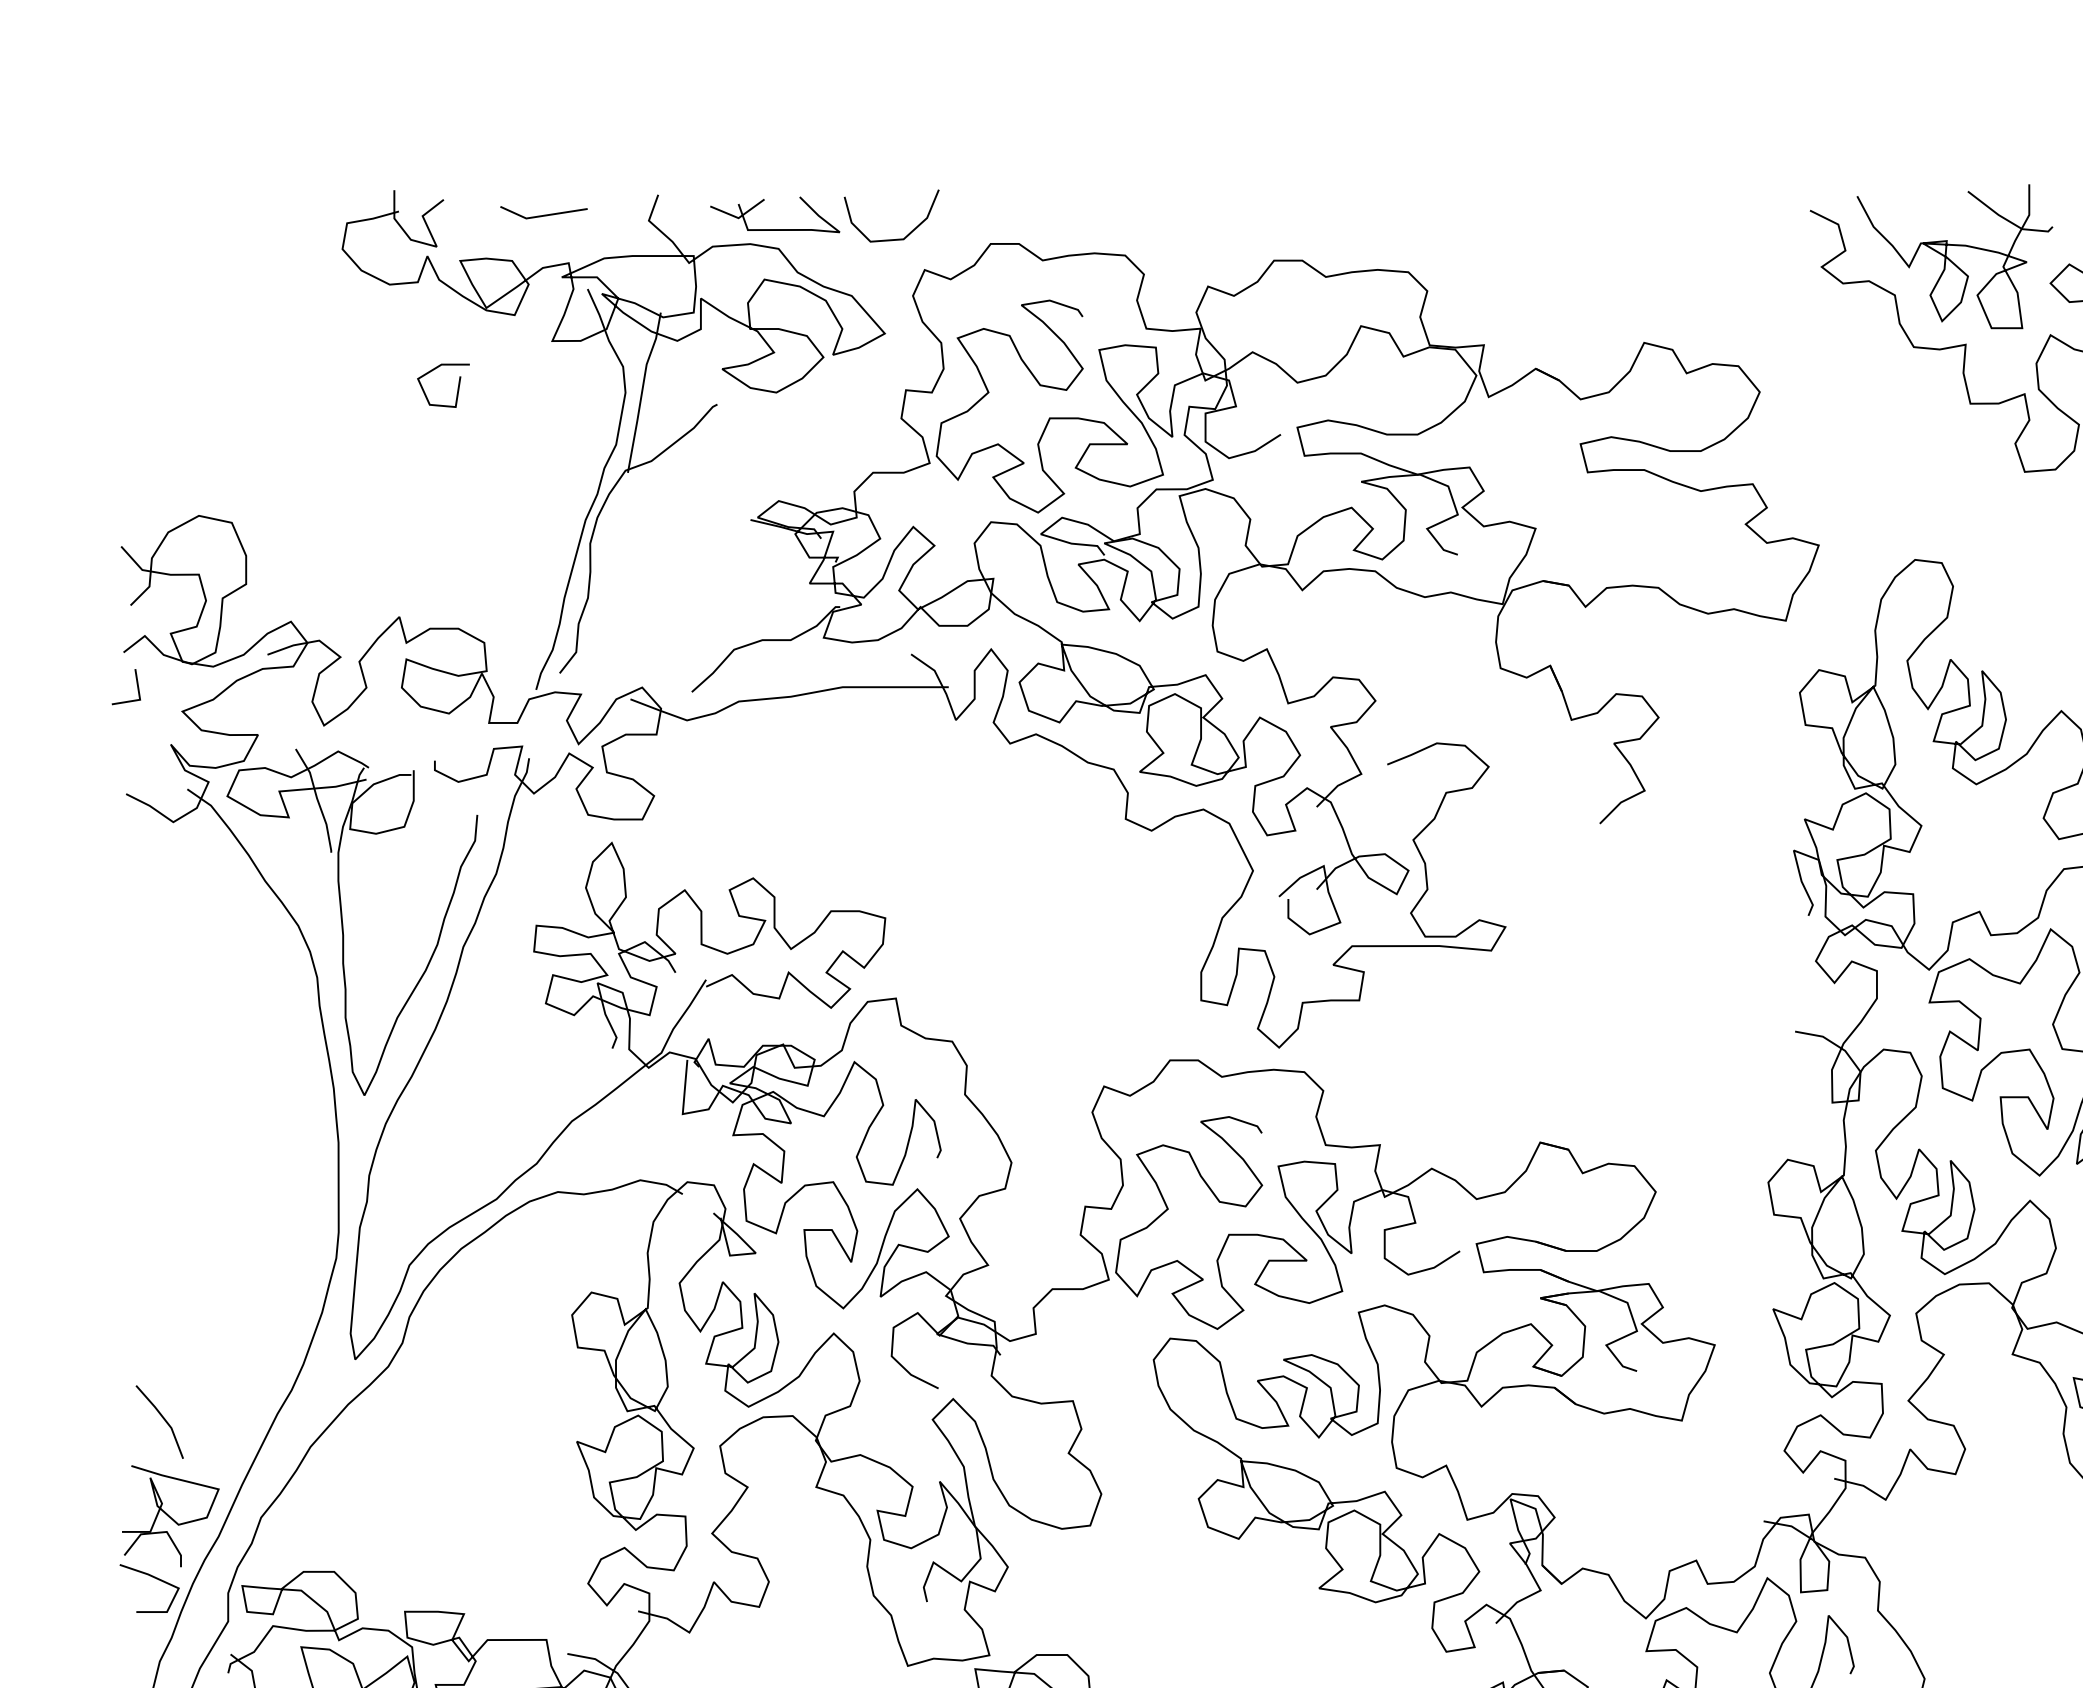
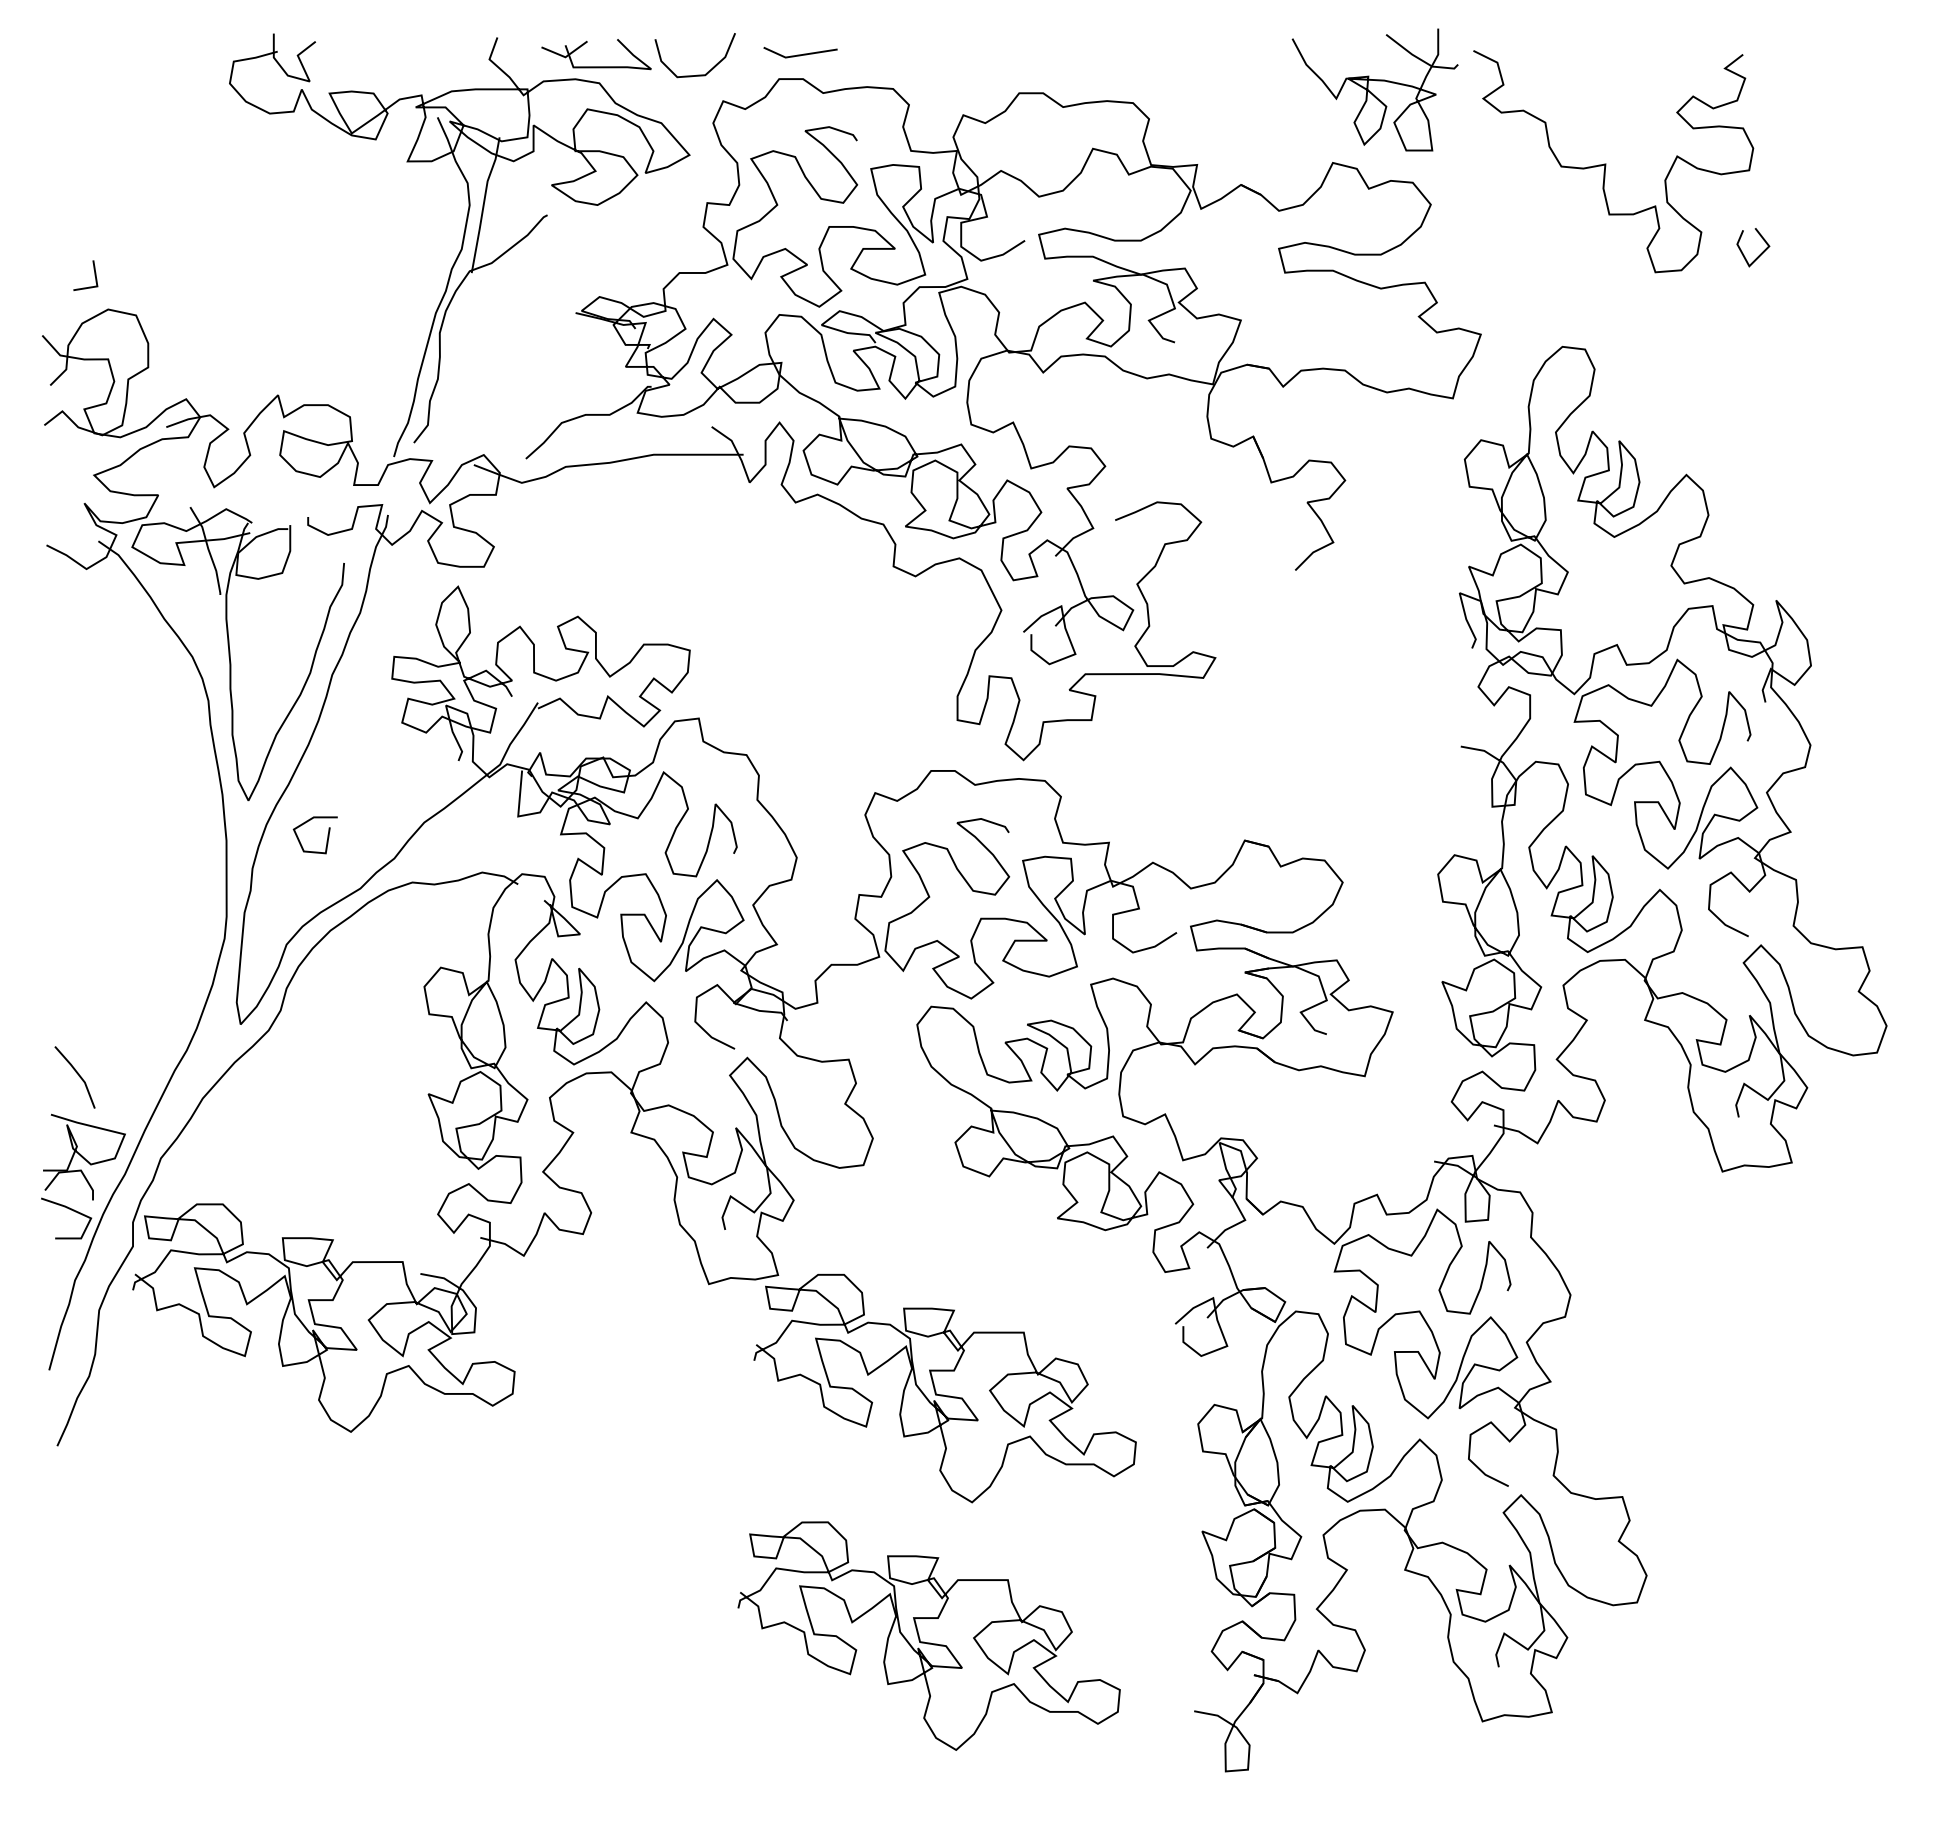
line: (543, 214) -> (800, 54), moved
part: (1954, 256) -> (1374, 89), moved
curve: (457, 386) -> (327, 835), moved
line: (136, 686) -> (94, 275), moved

